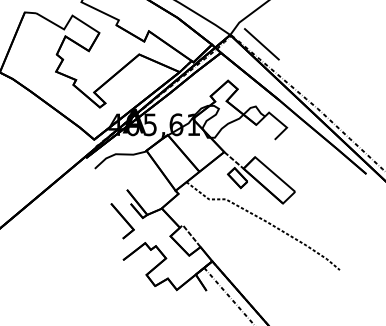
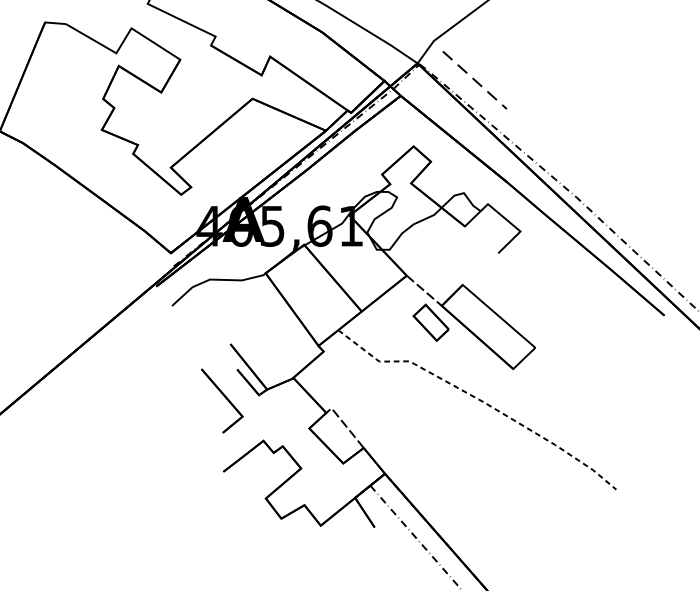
line: (261, 44) -> (474, 80), solid -> dashed

